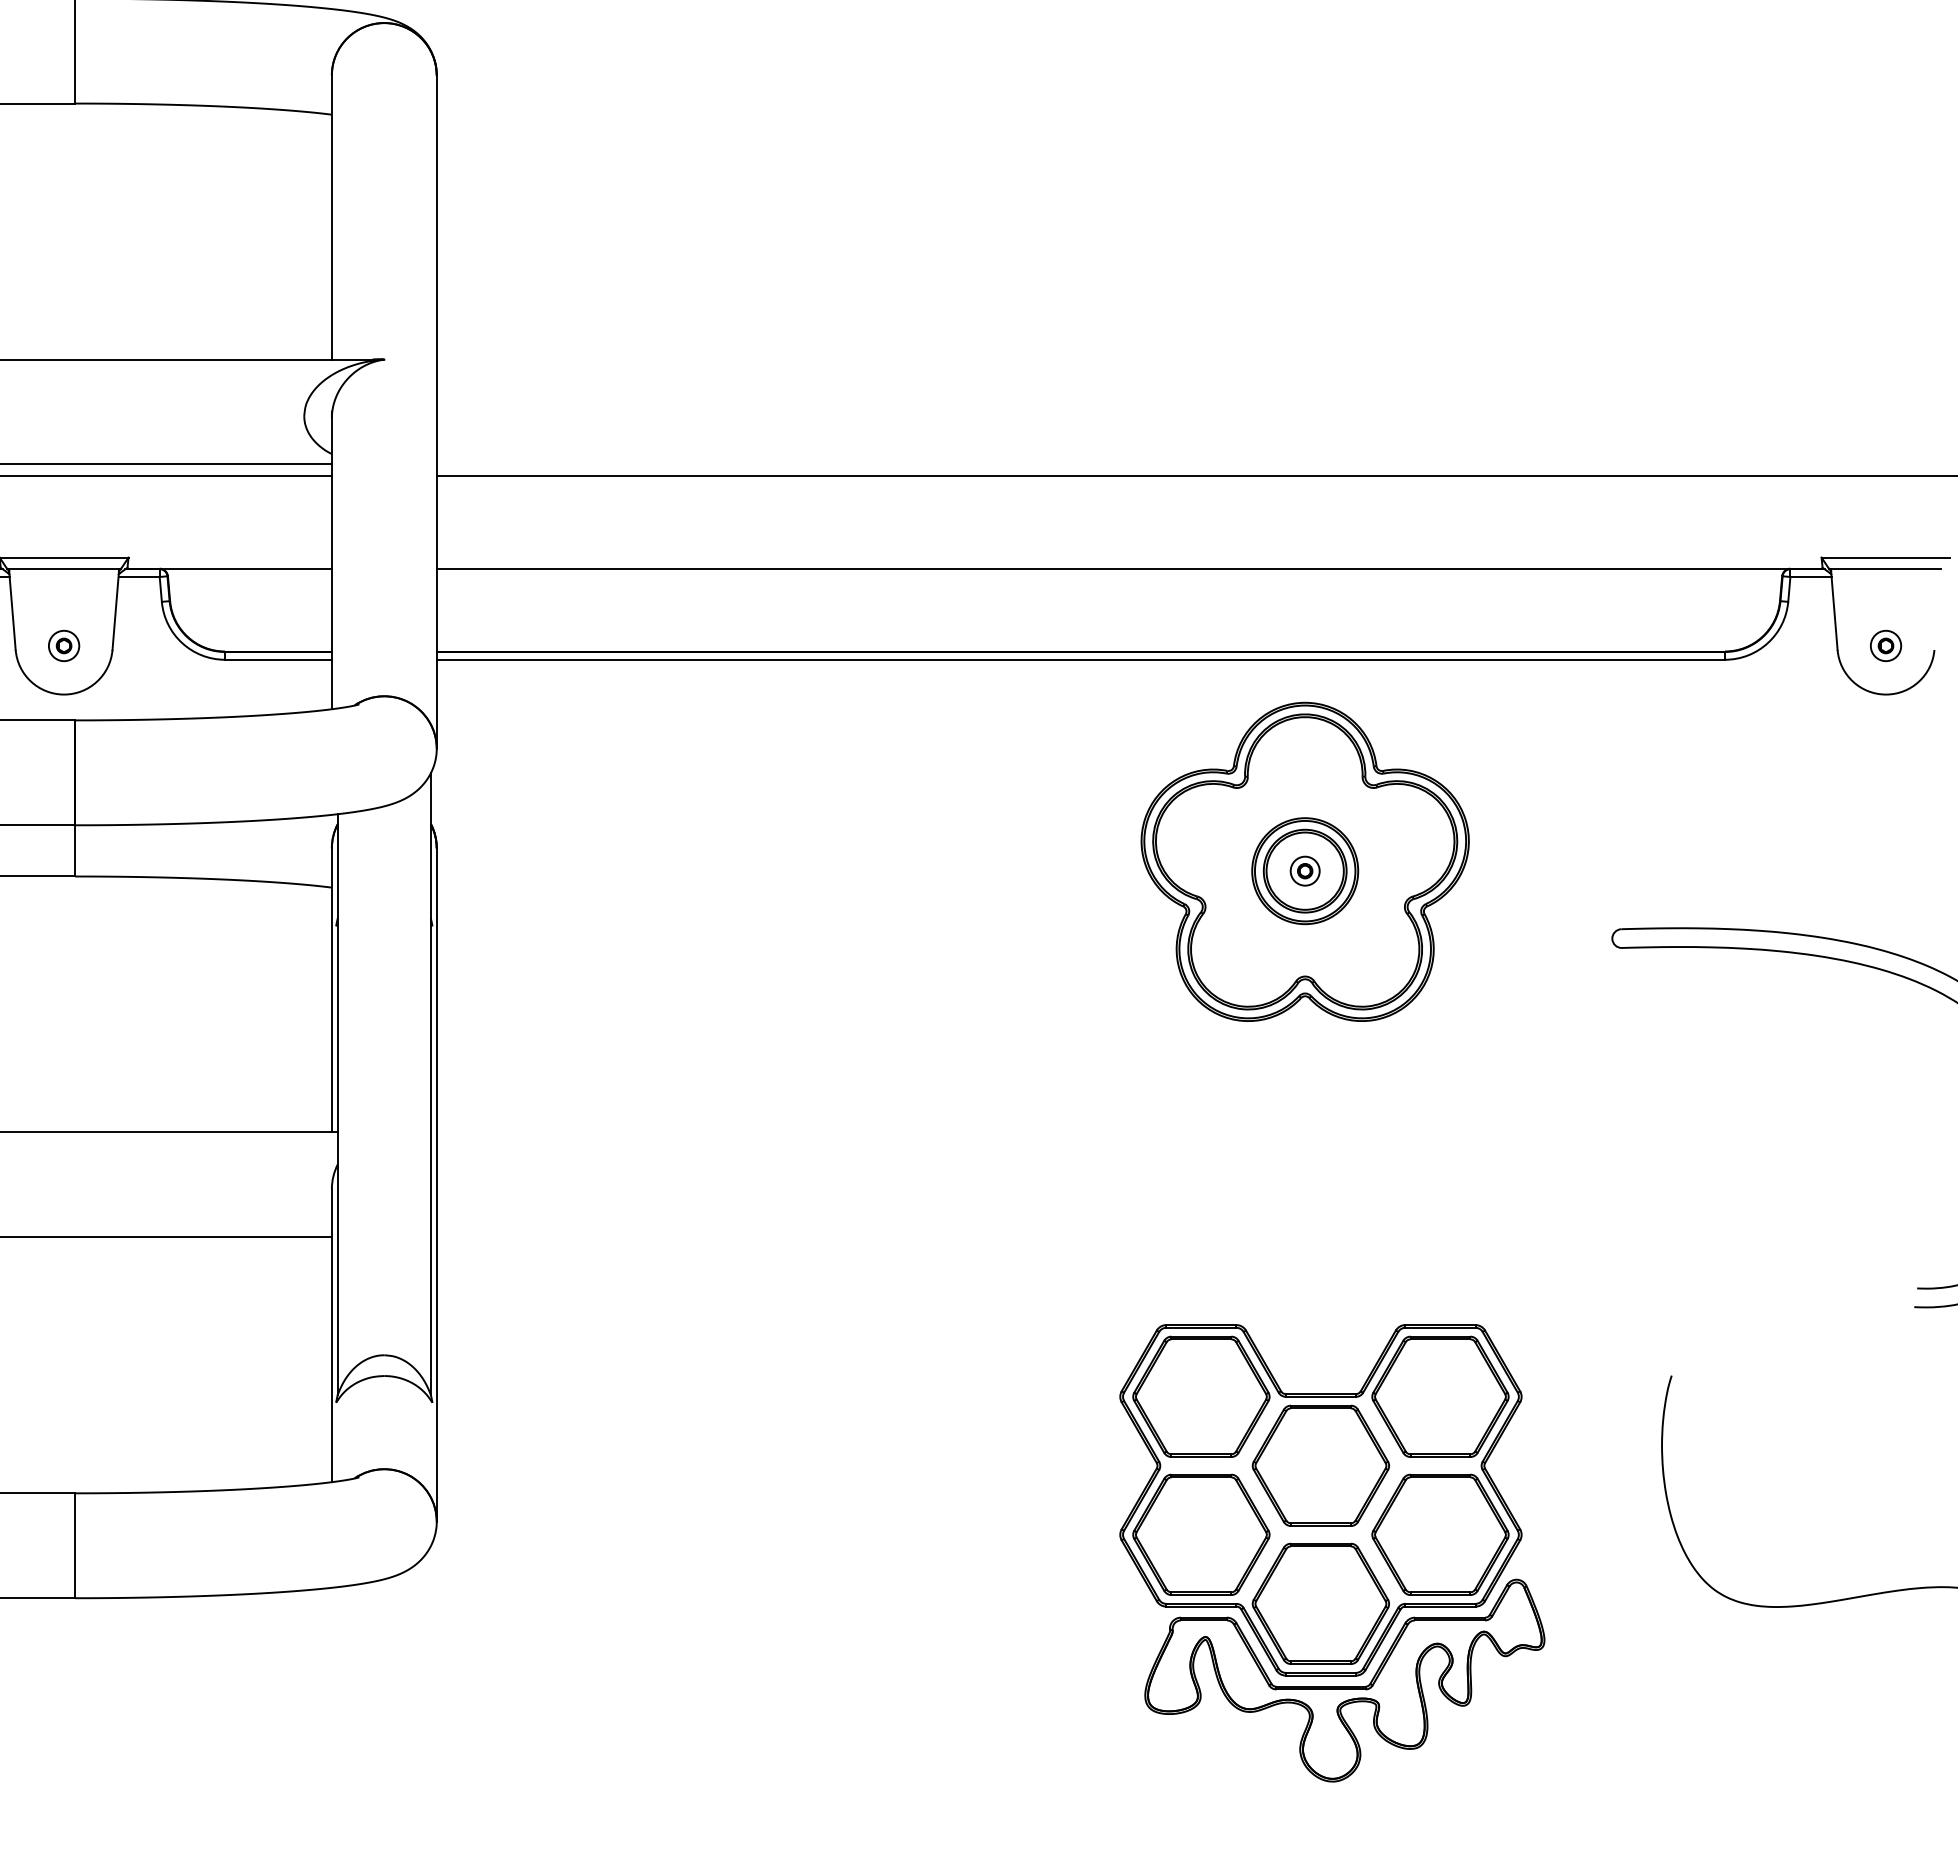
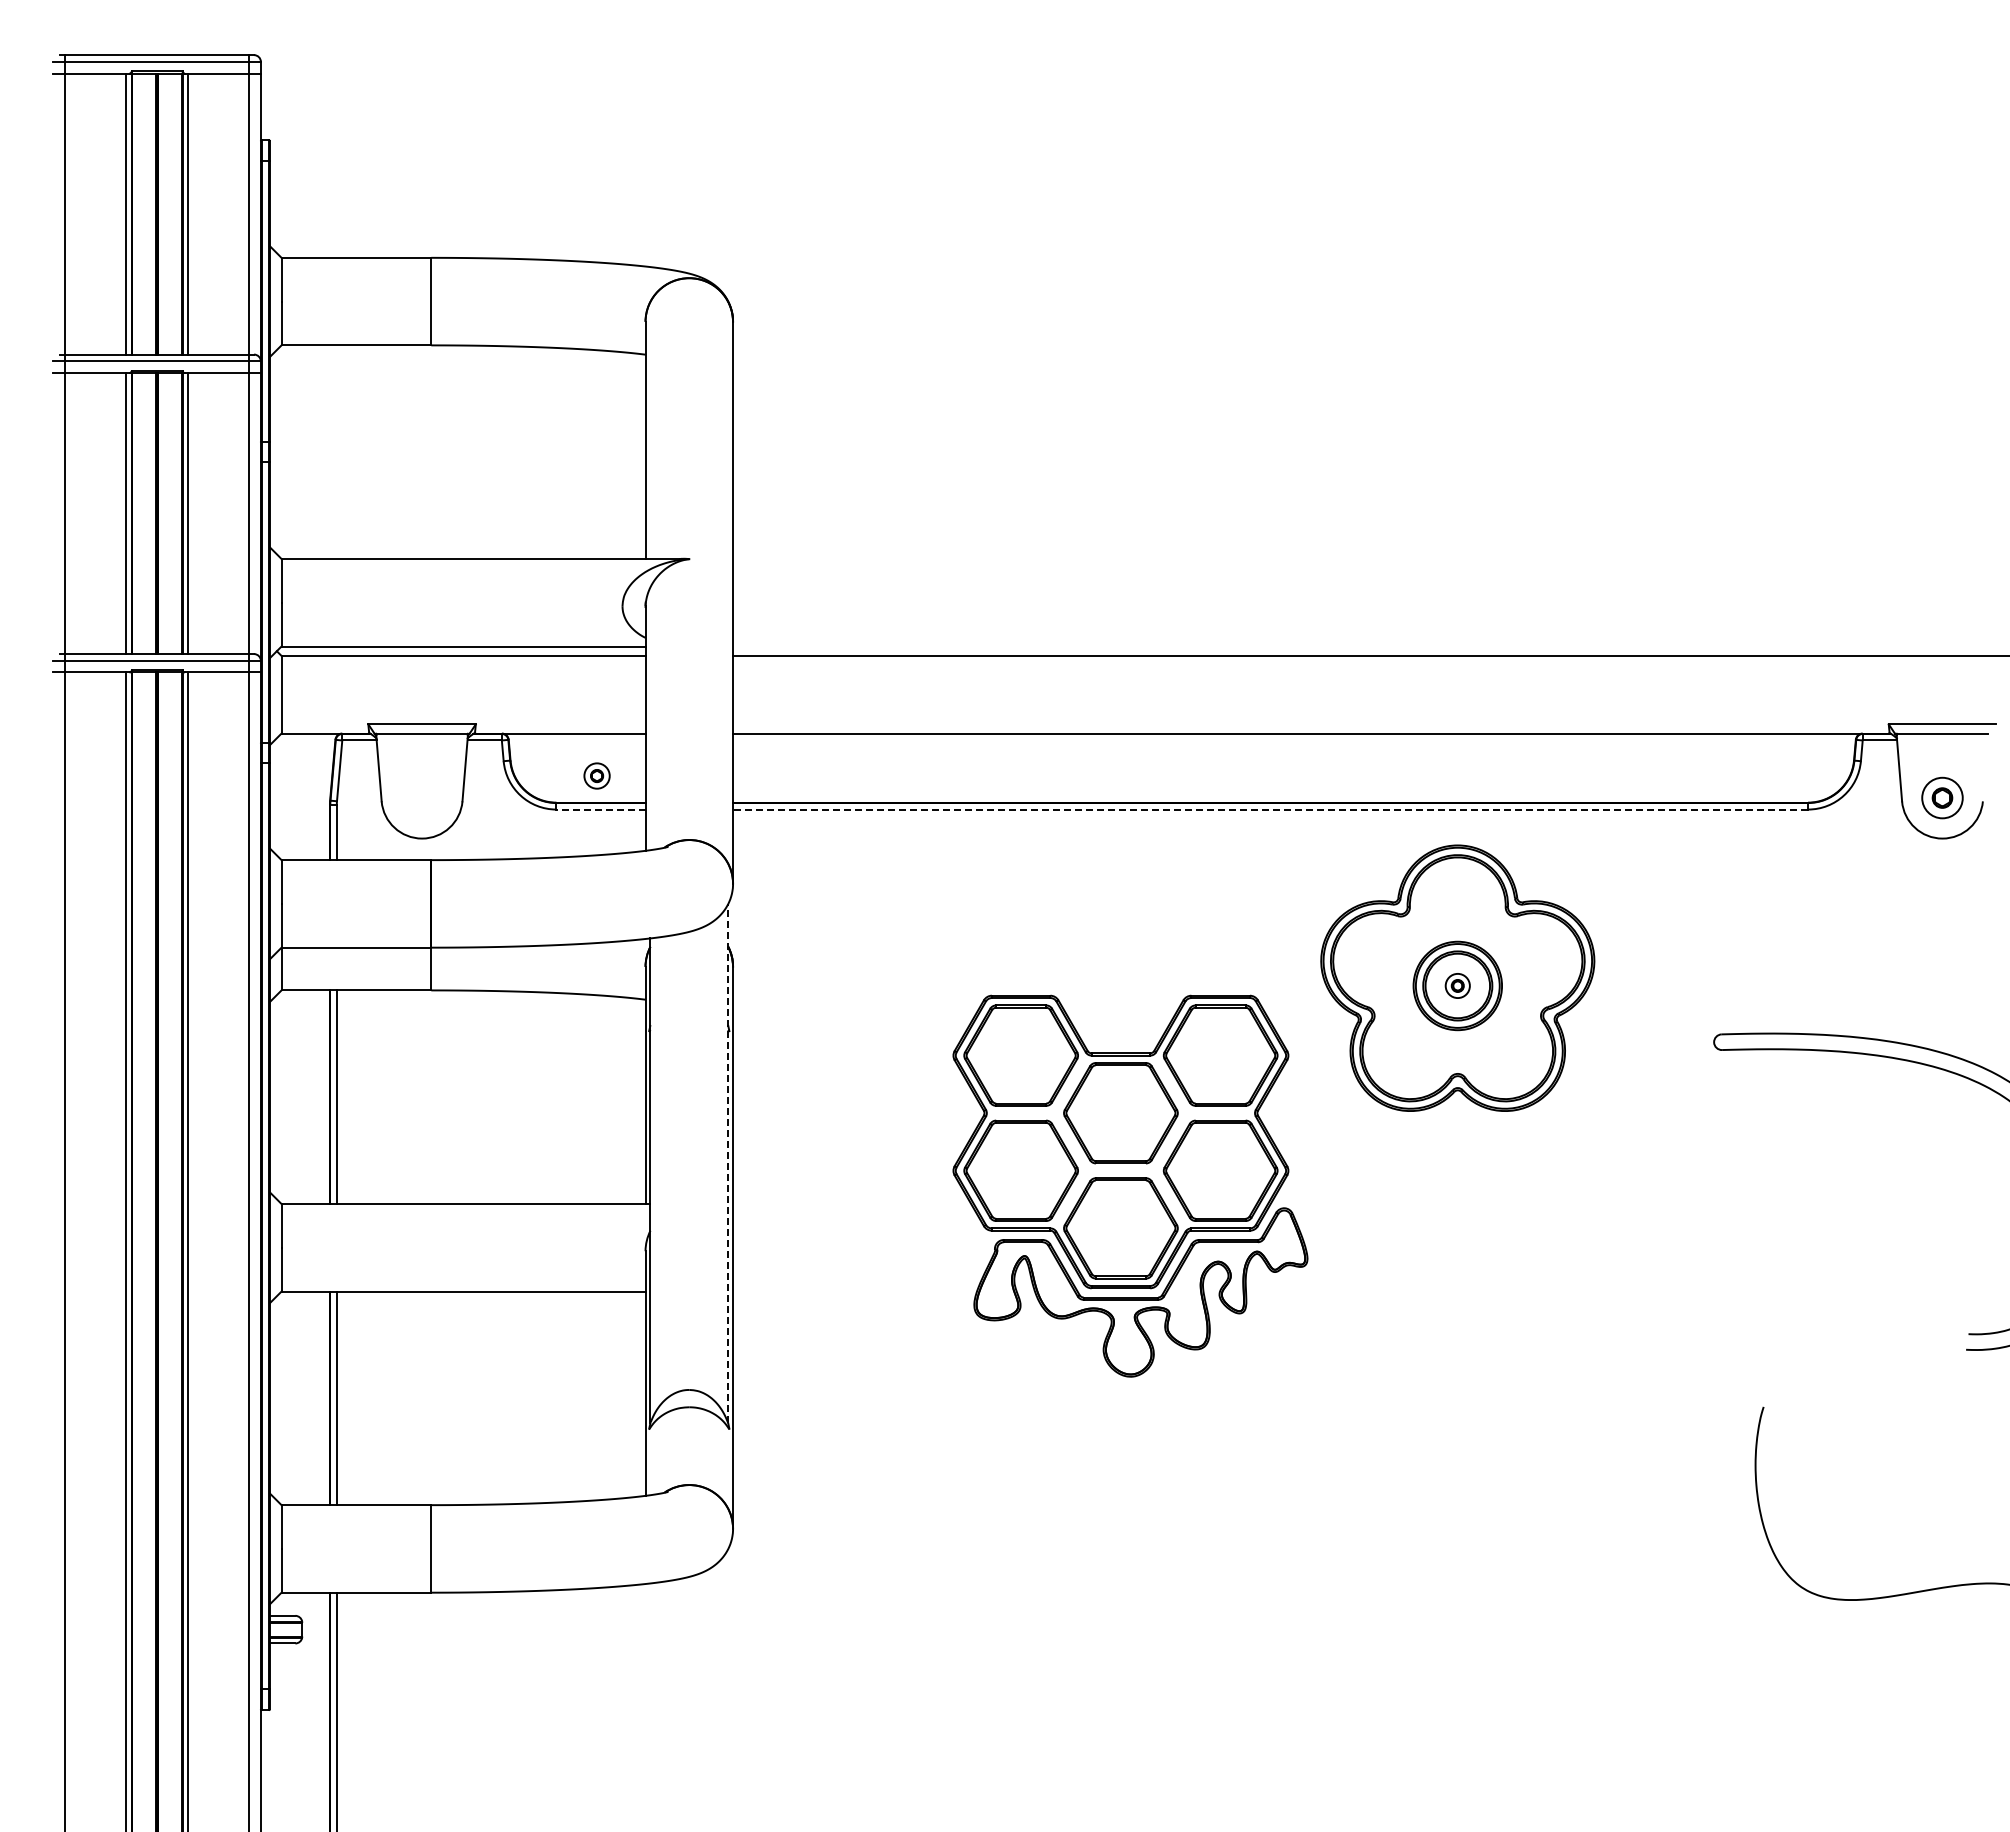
part: (63, 645) -> (596, 775), moved
part: (1886, 645) -> (1942, 797), size x1.6
line: (277, 659) -> (600, 809), solid -> dashed
line: (1080, 659) -> (1270, 809), solid -> dashed
line: (431, 1082) -> (728, 1162), solid -> dashed
part: (1332, 1552) -> (1130, 1185), moved

